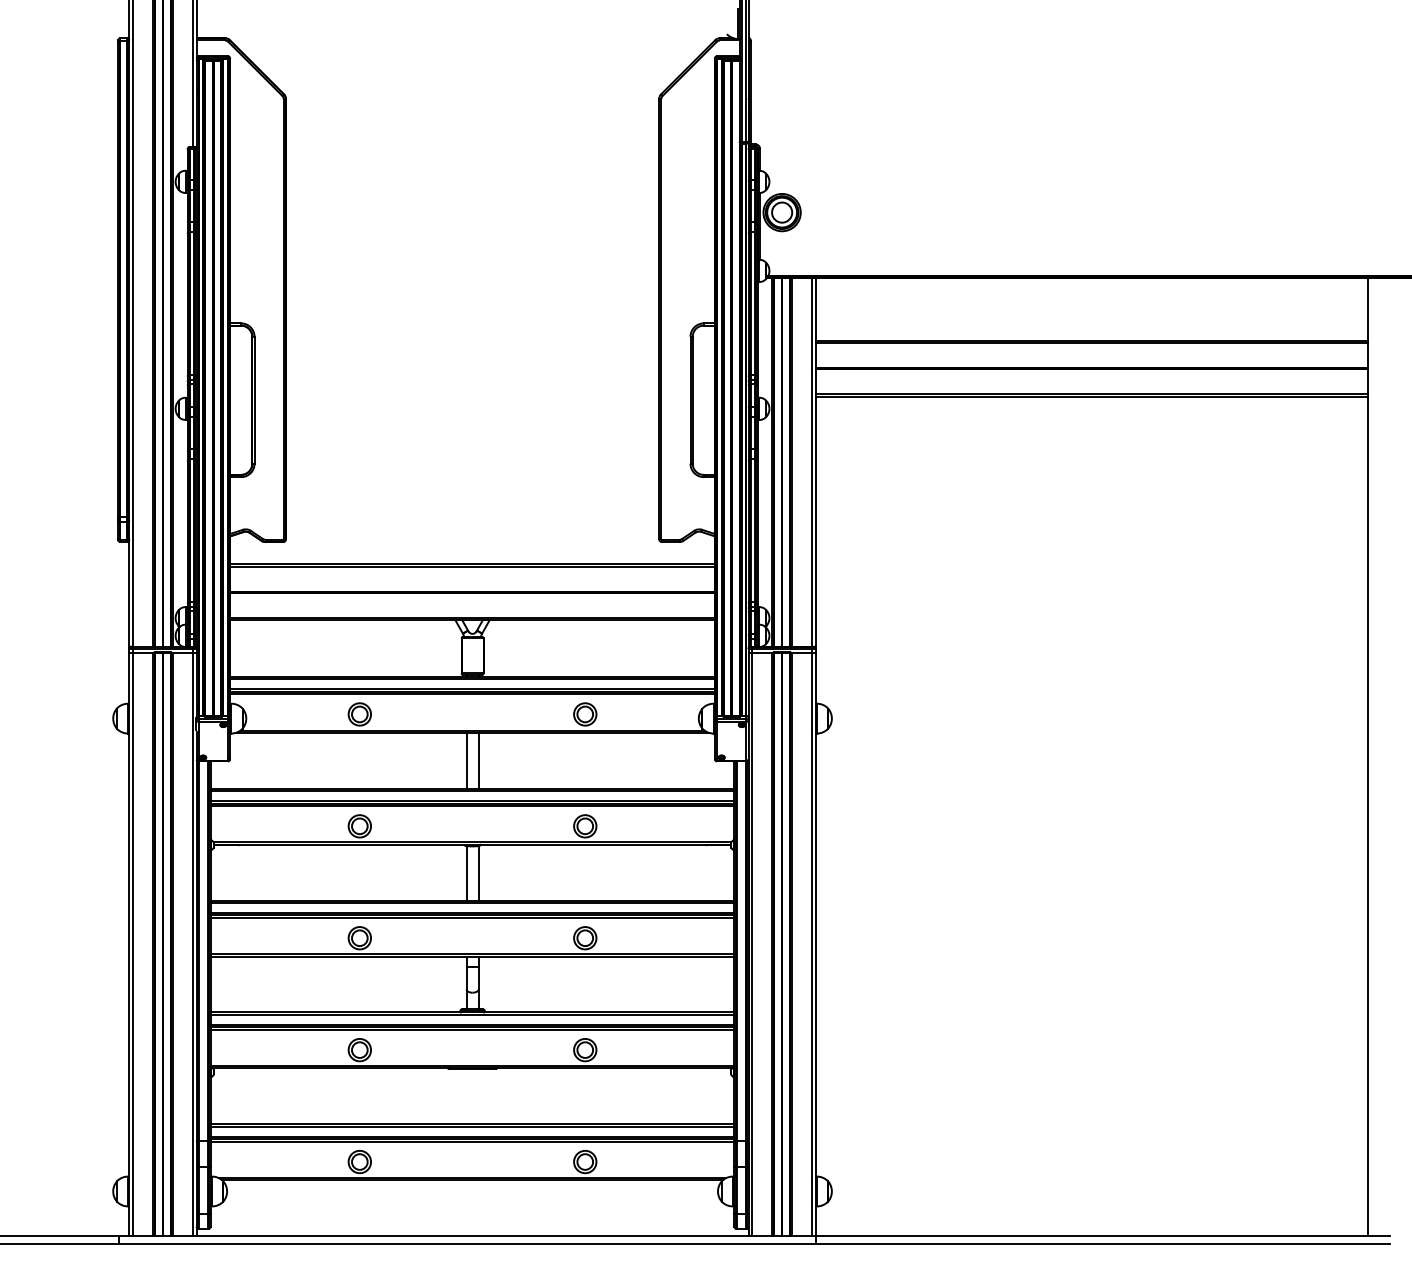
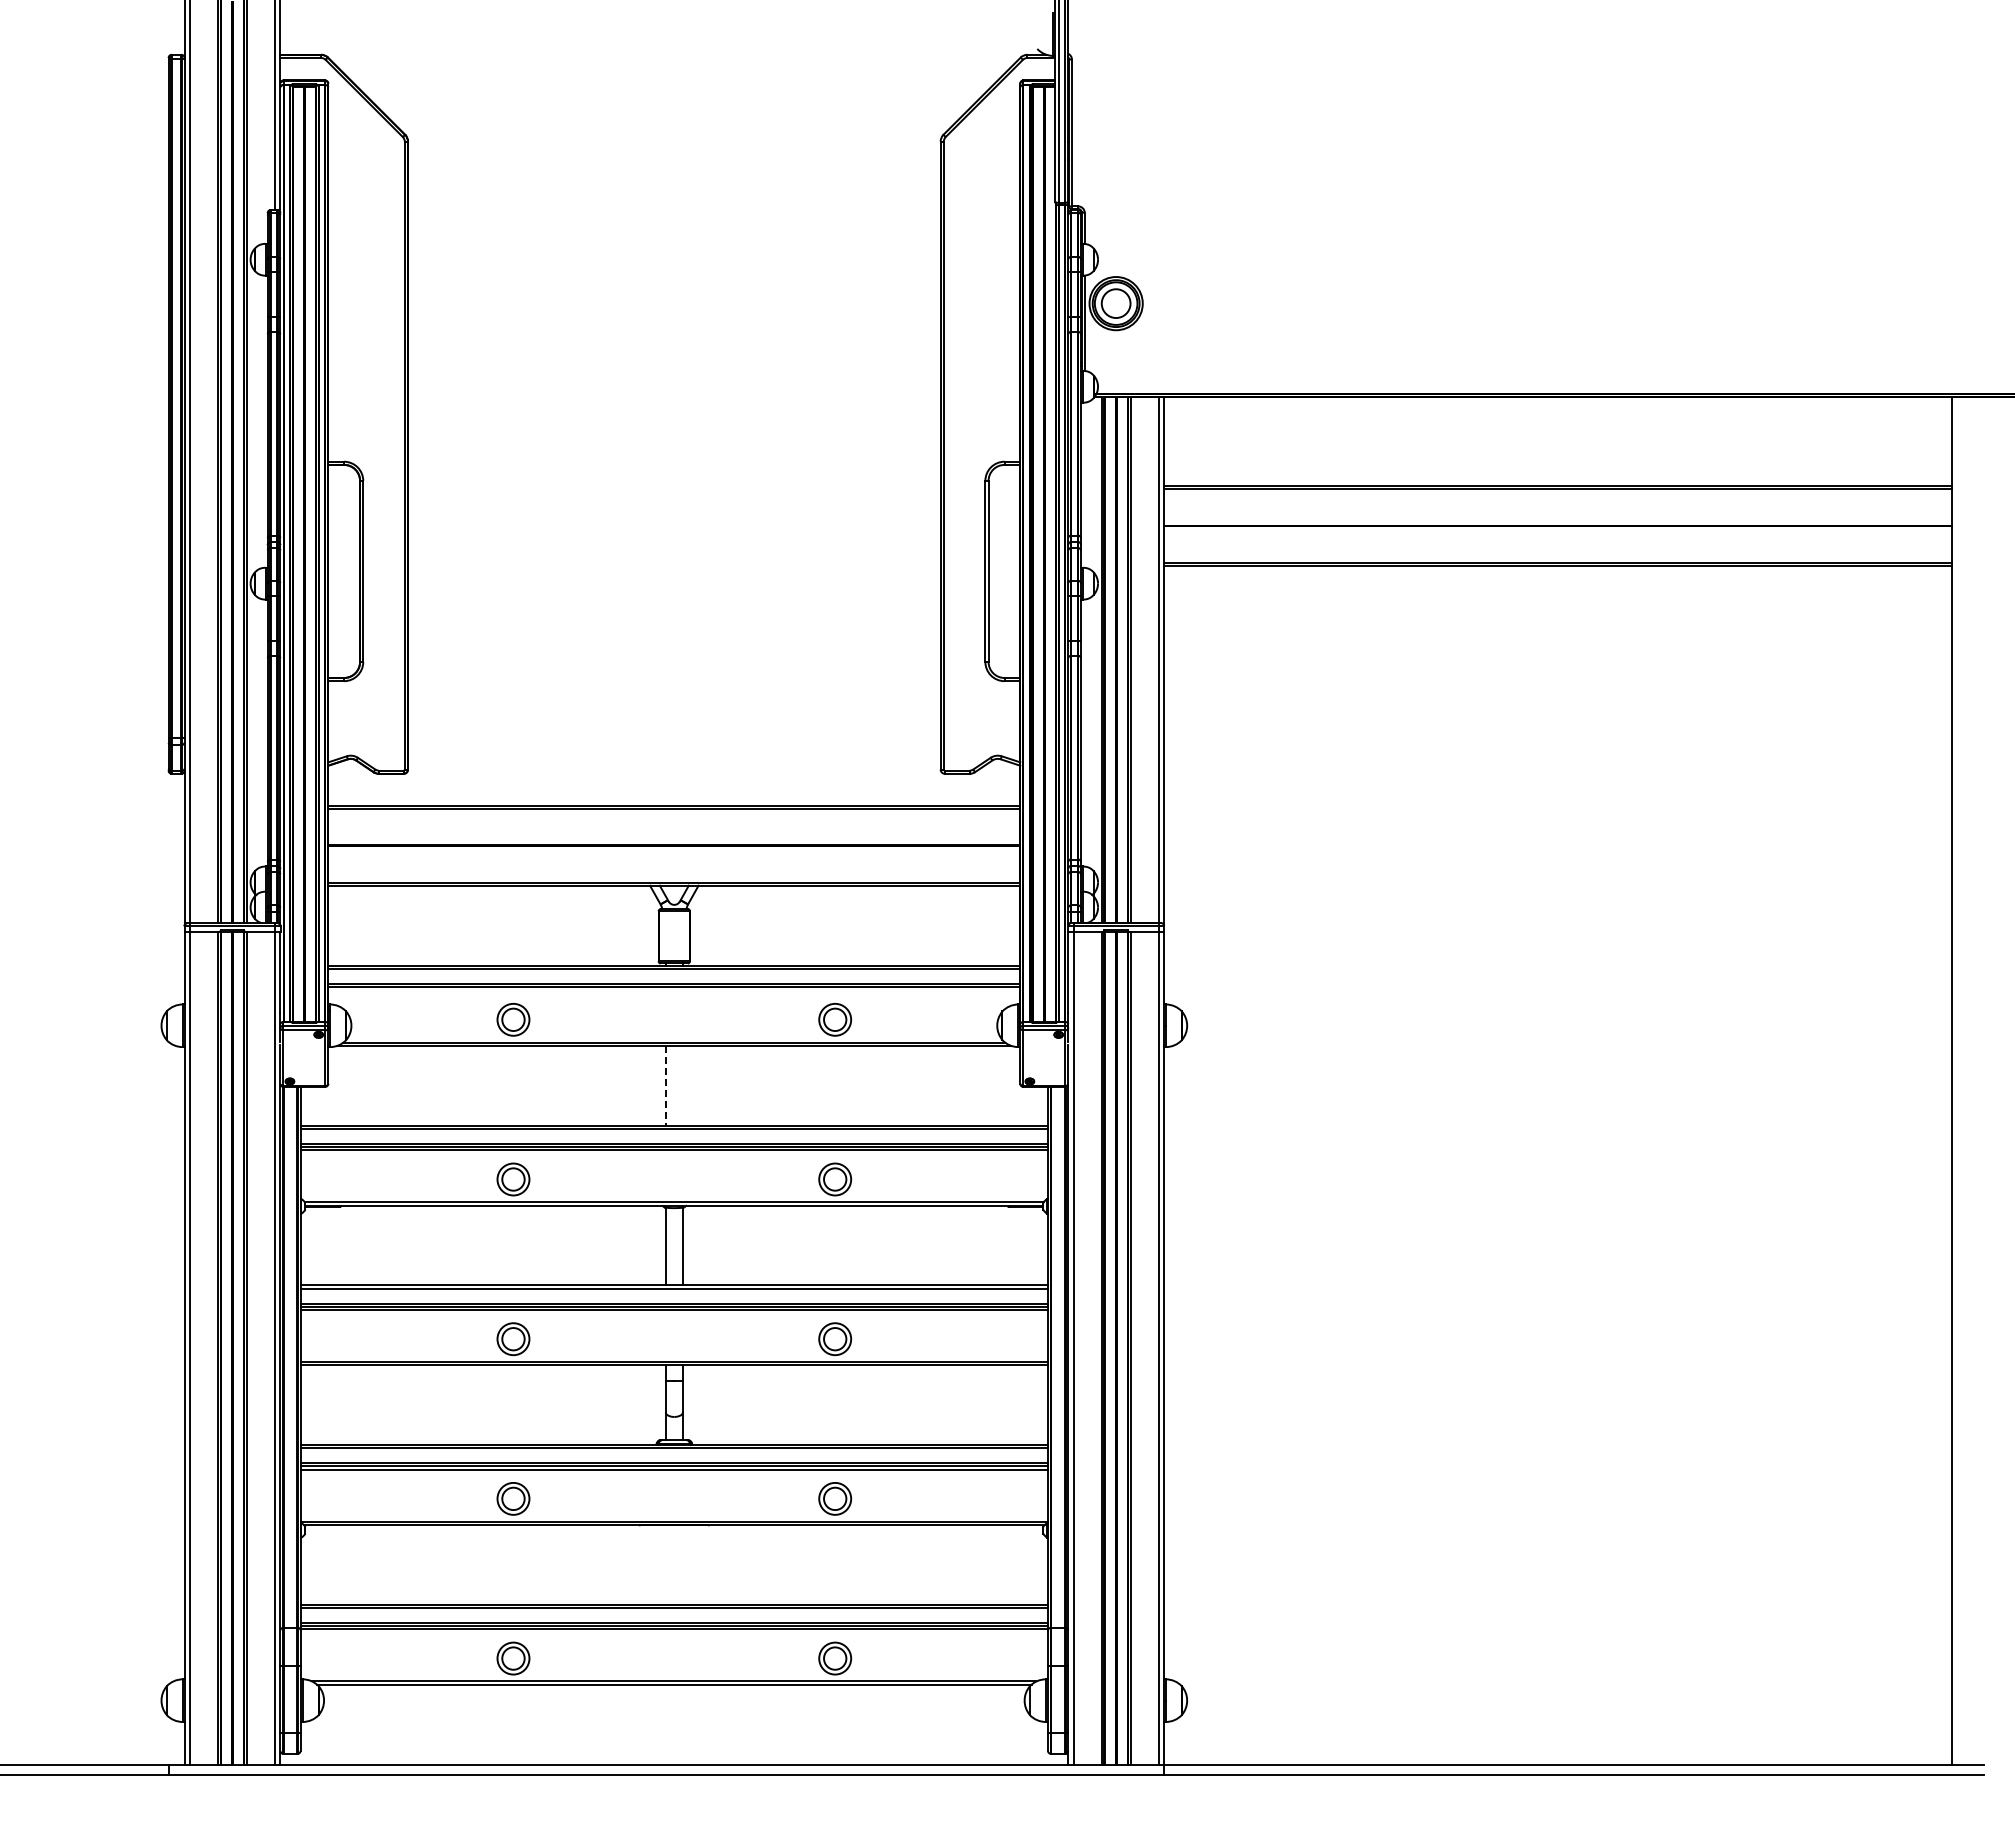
line: (472, 693) -> (674, 990), removed
line: (466, 760) -> (665, 1085), solid -> dashed
line: (478, 760) -> (682, 1085), removed

